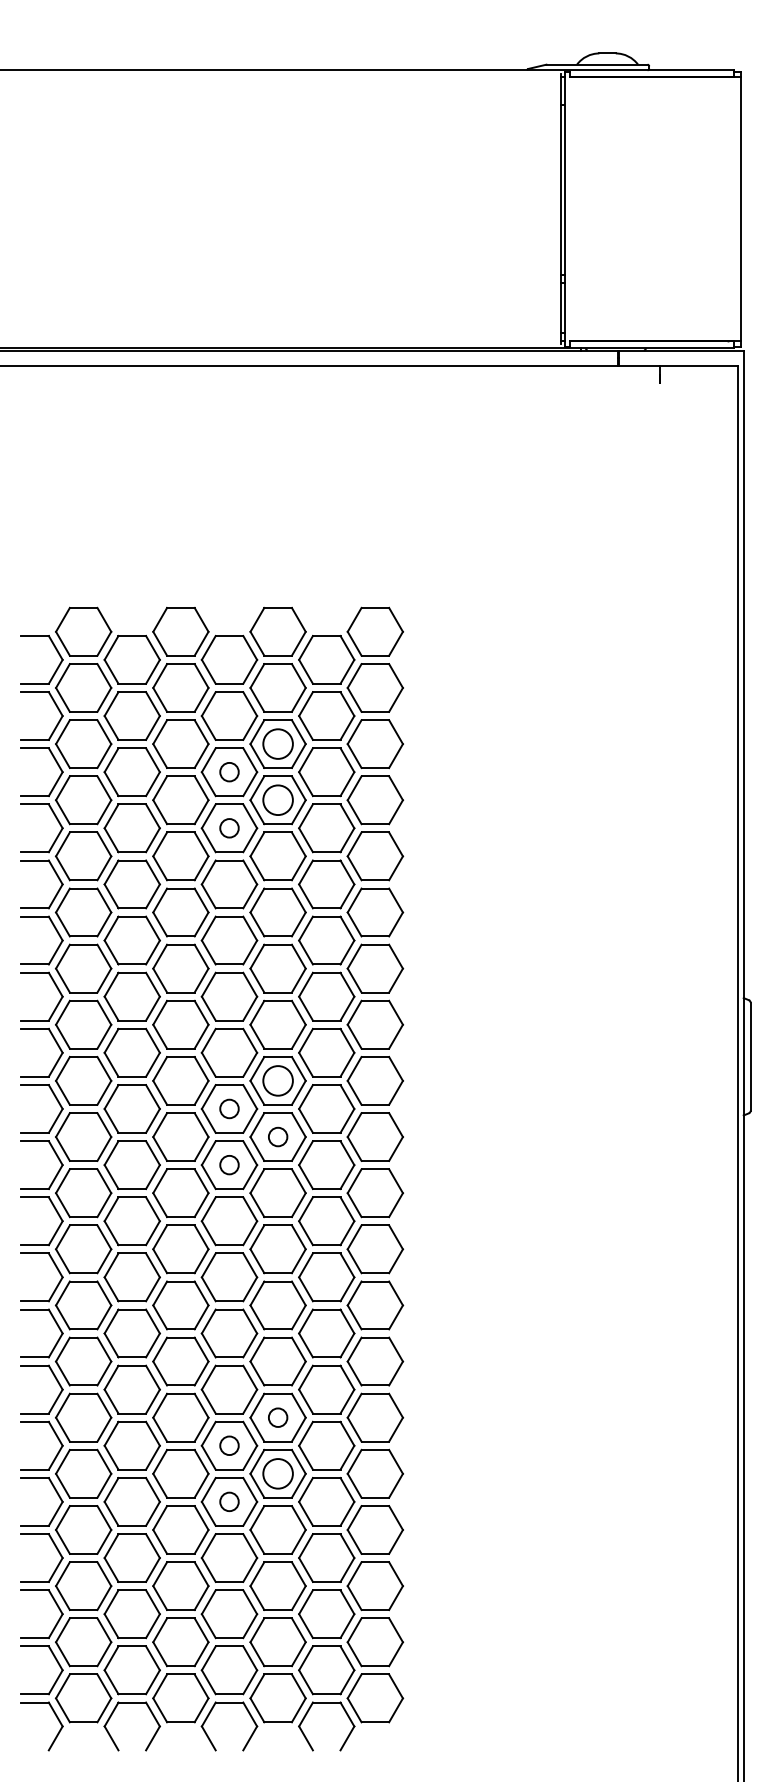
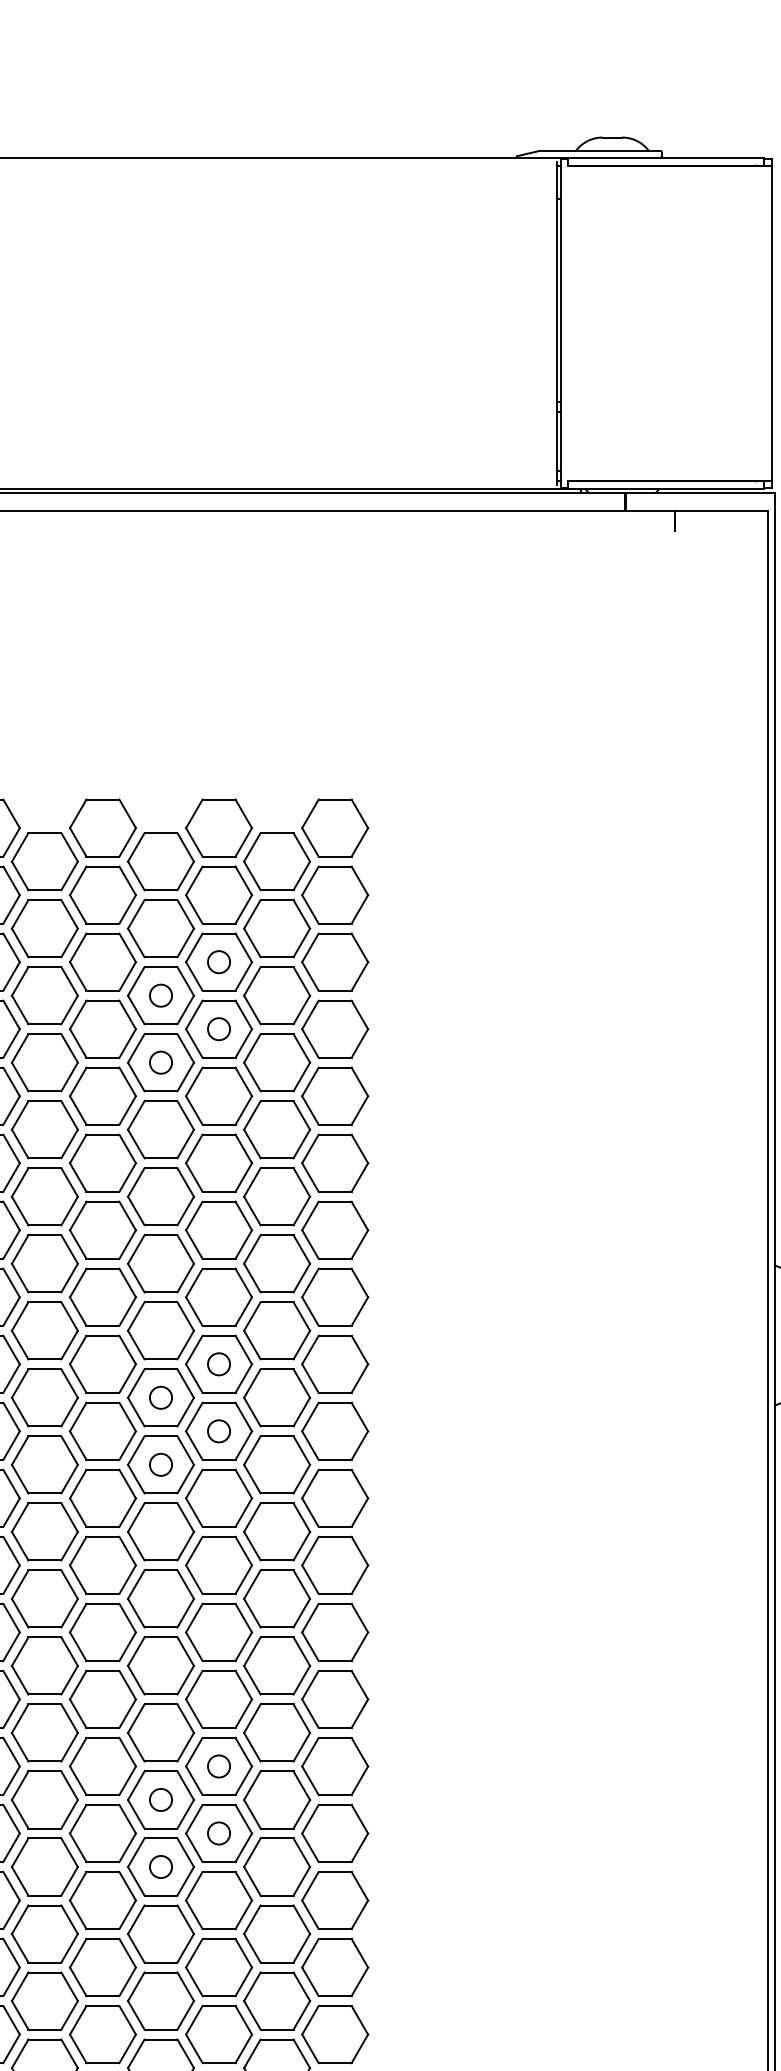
circle: (277, 743) -> (218, 961), size x0.62
circle: (277, 800) -> (218, 1029), size x0.62
circle: (277, 1080) -> (218, 1363), size x0.62
circle: (277, 1473) -> (218, 1833), size x0.62

